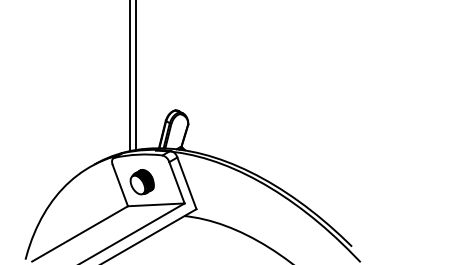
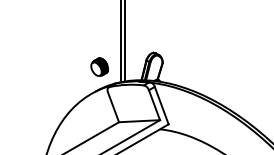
part: (141, 182) -> (99, 67), moved

